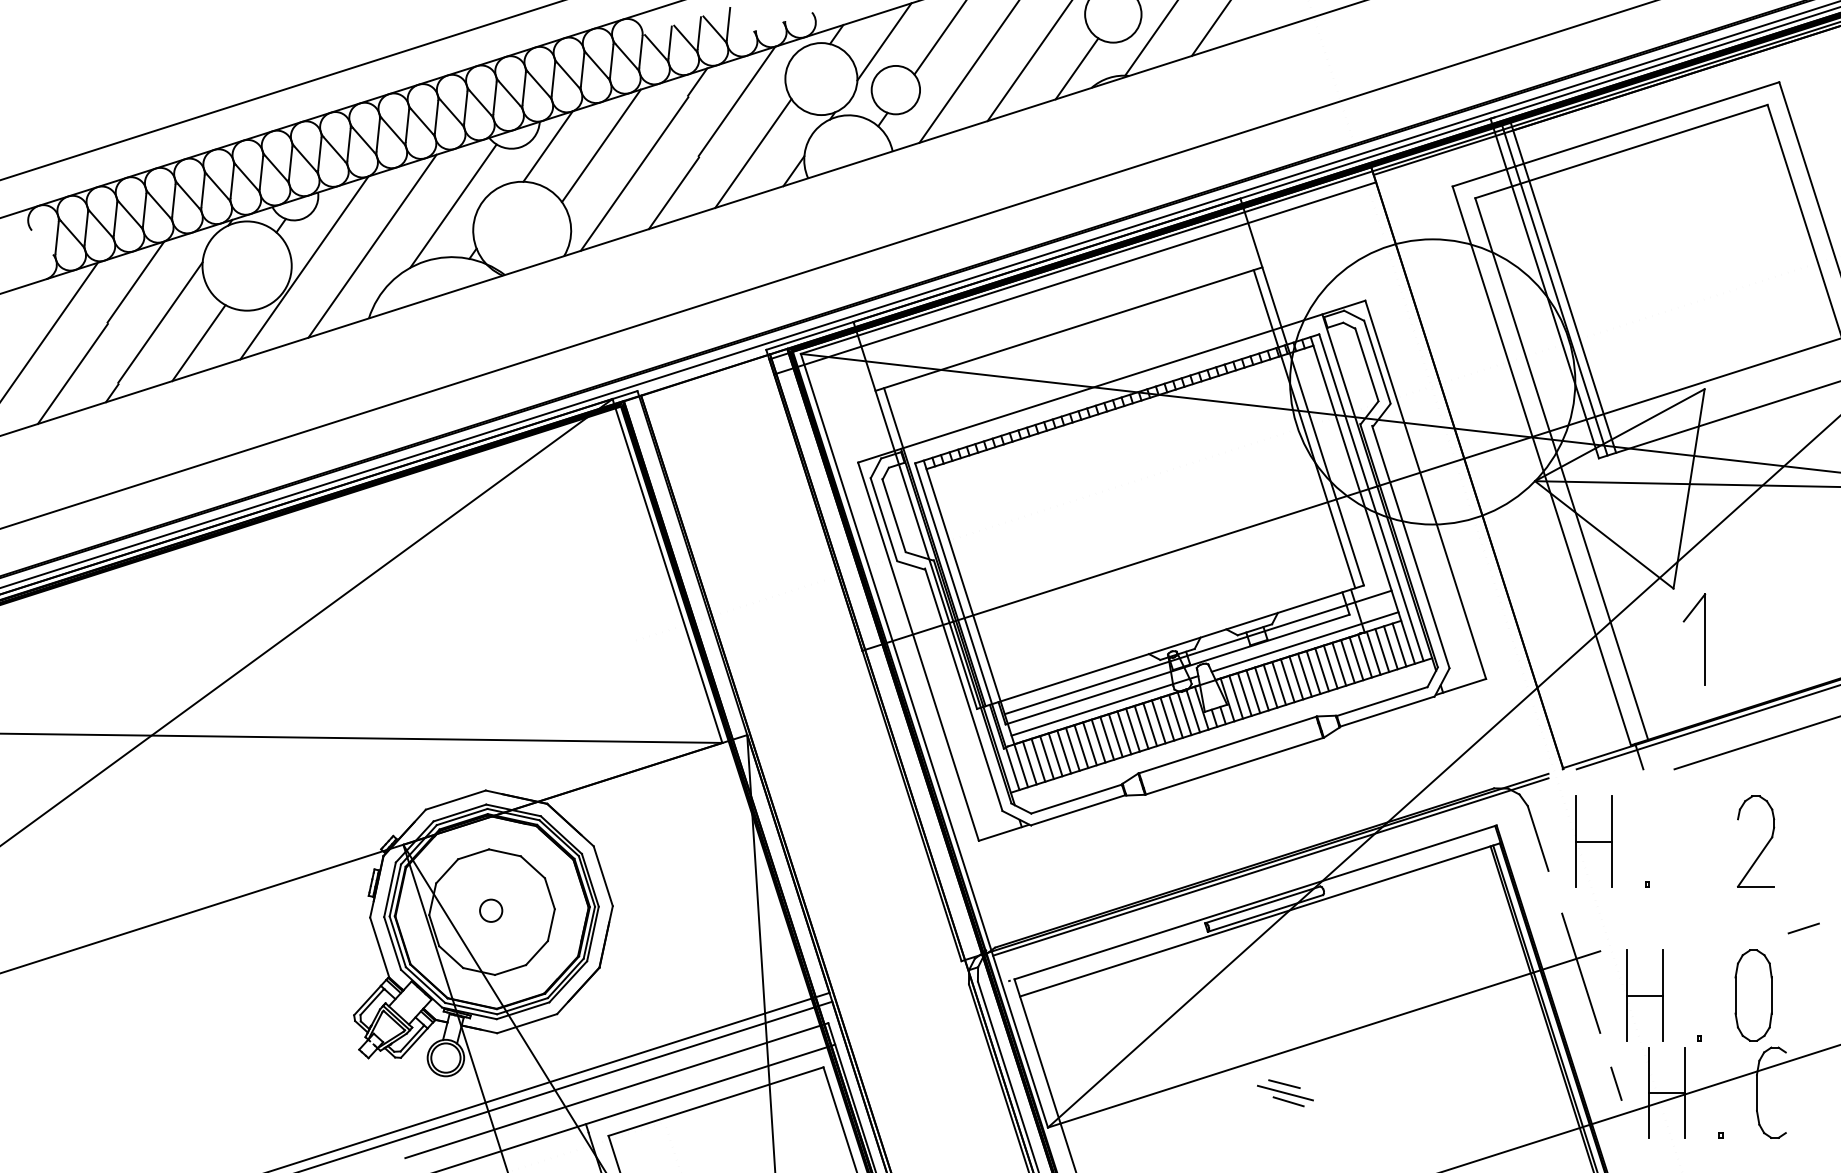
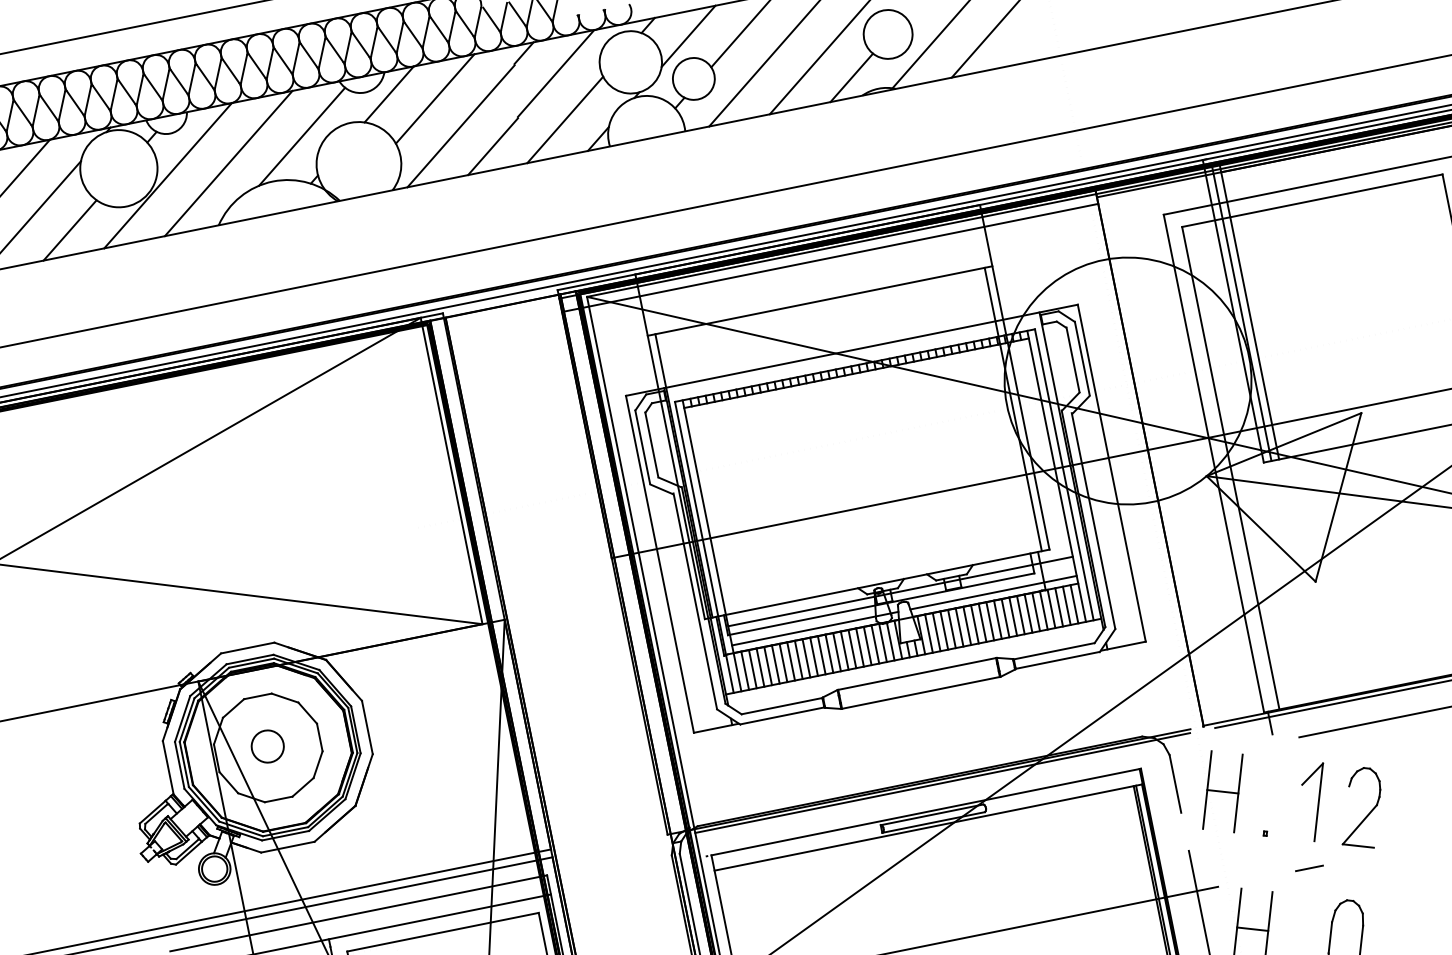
part: (1704, 639) -> (1318, 802), moved
circle: (490, 910) -> (267, 746), size x1.67
line: (1803, 928) -> (1309, 868), moved

